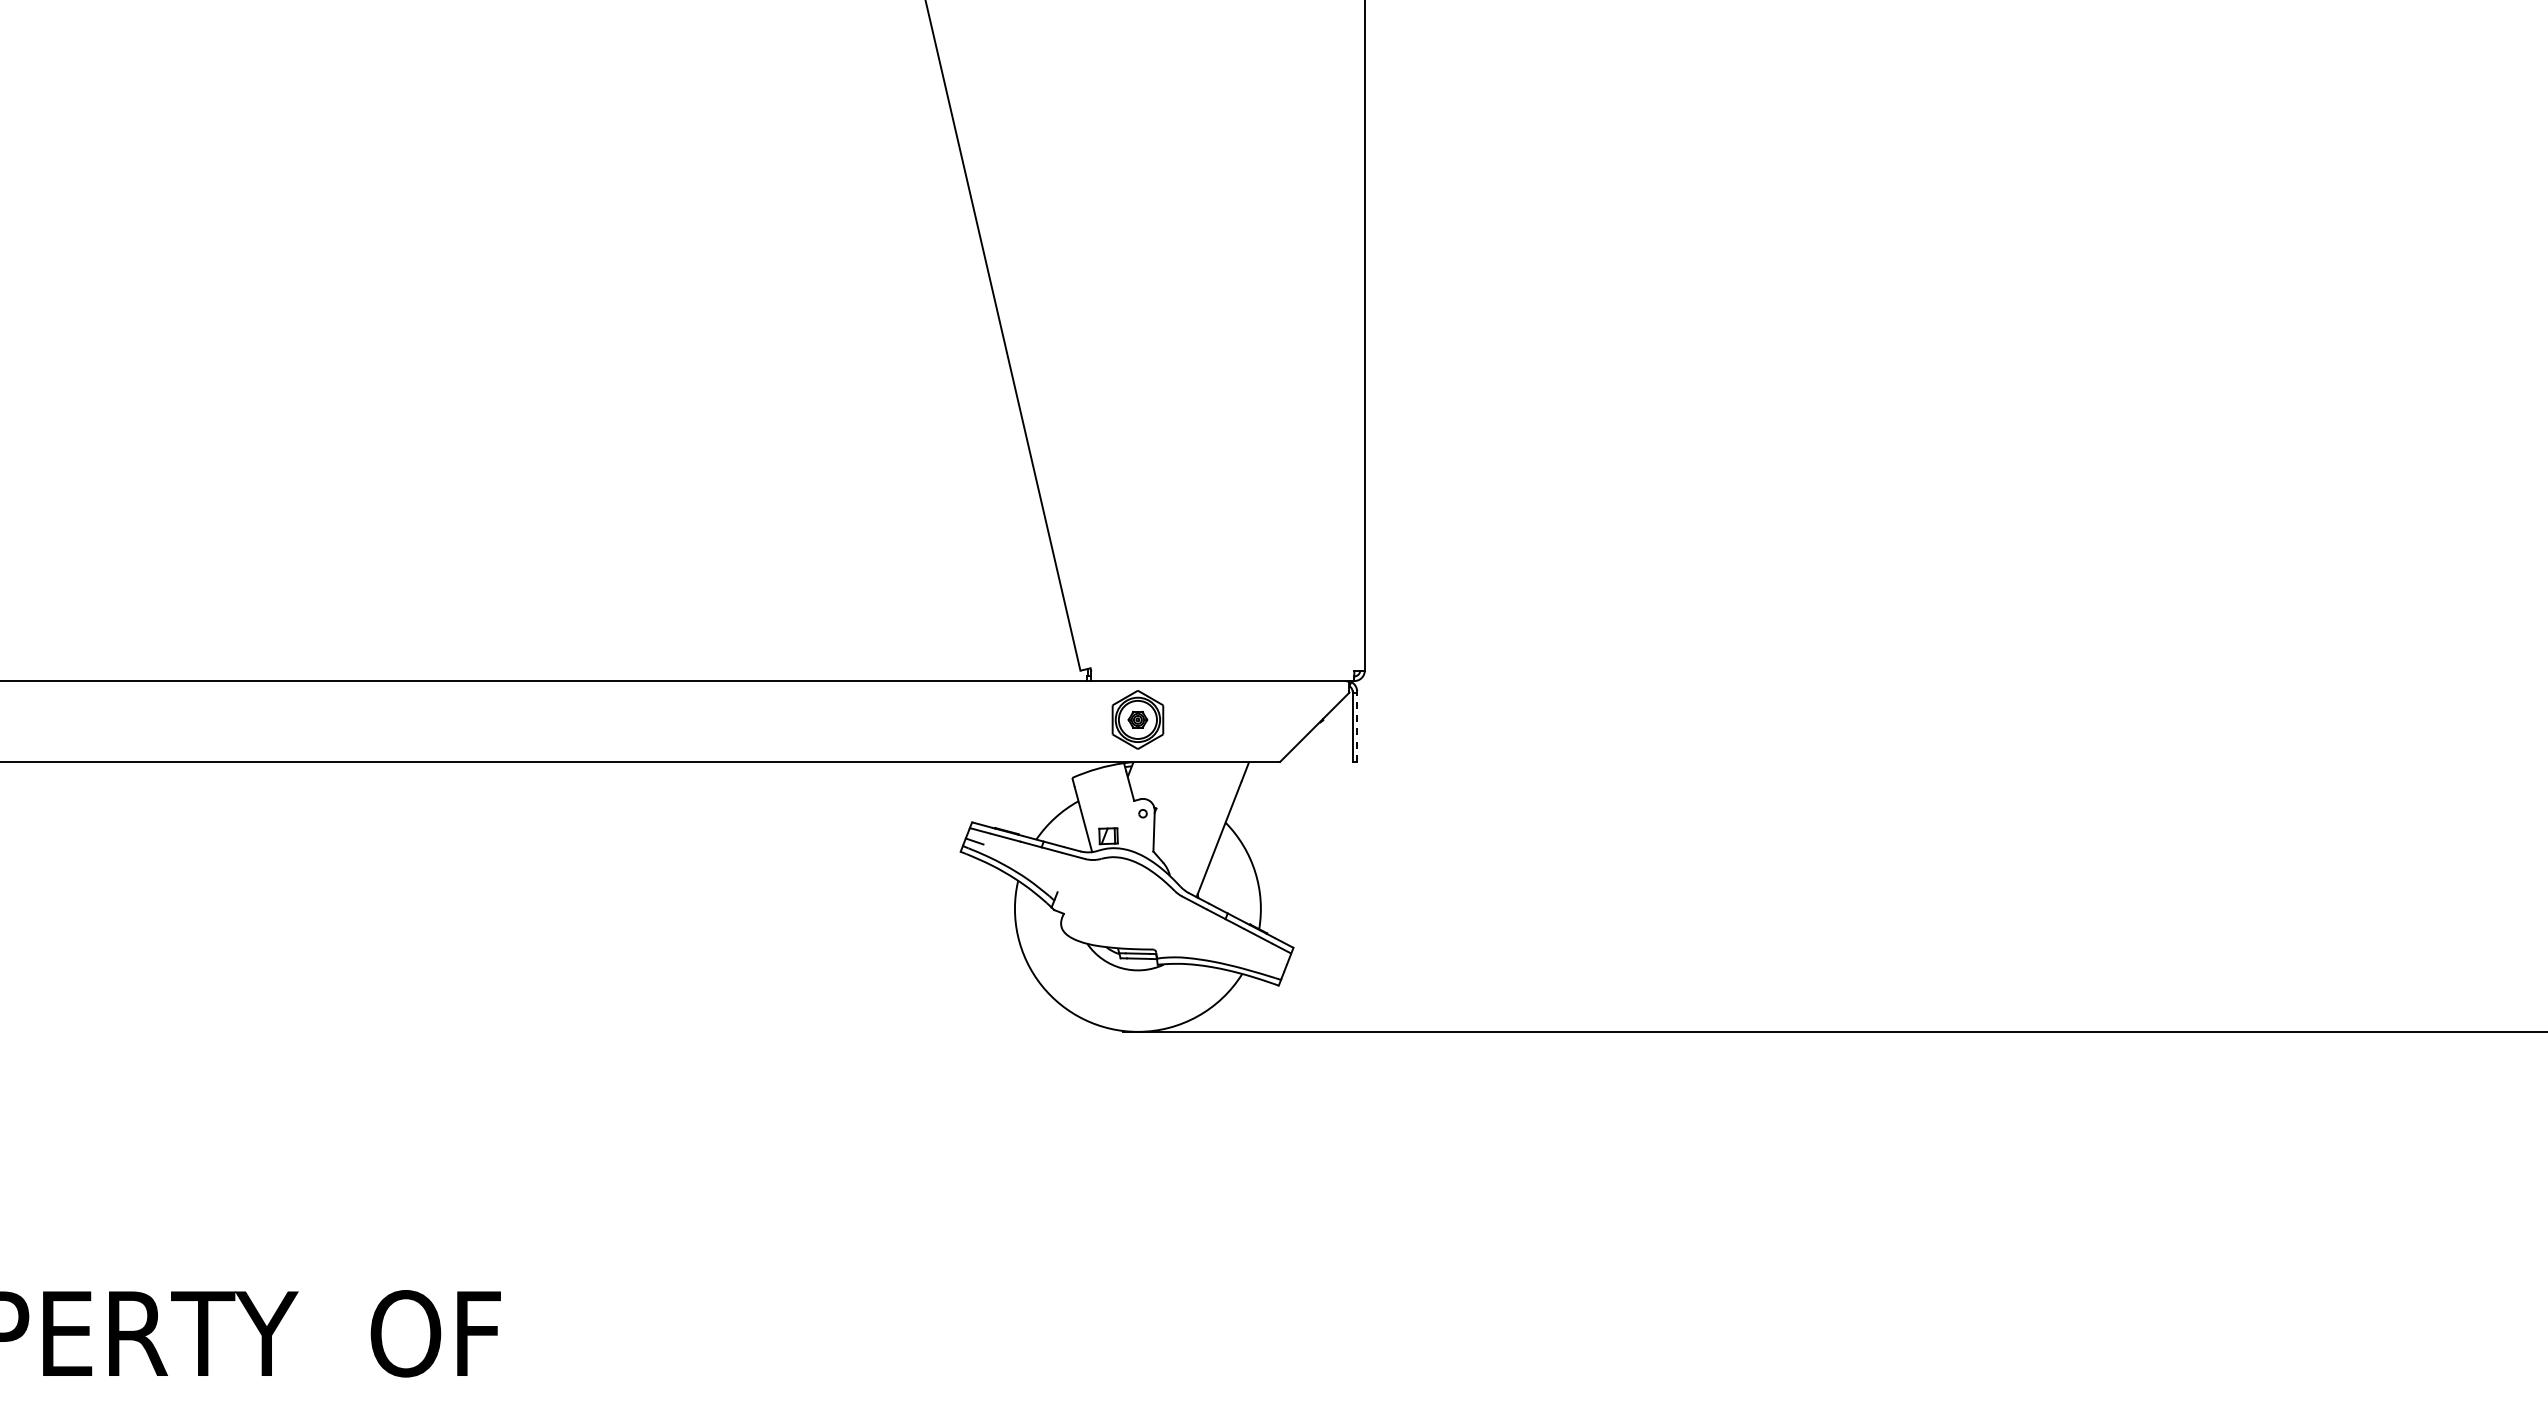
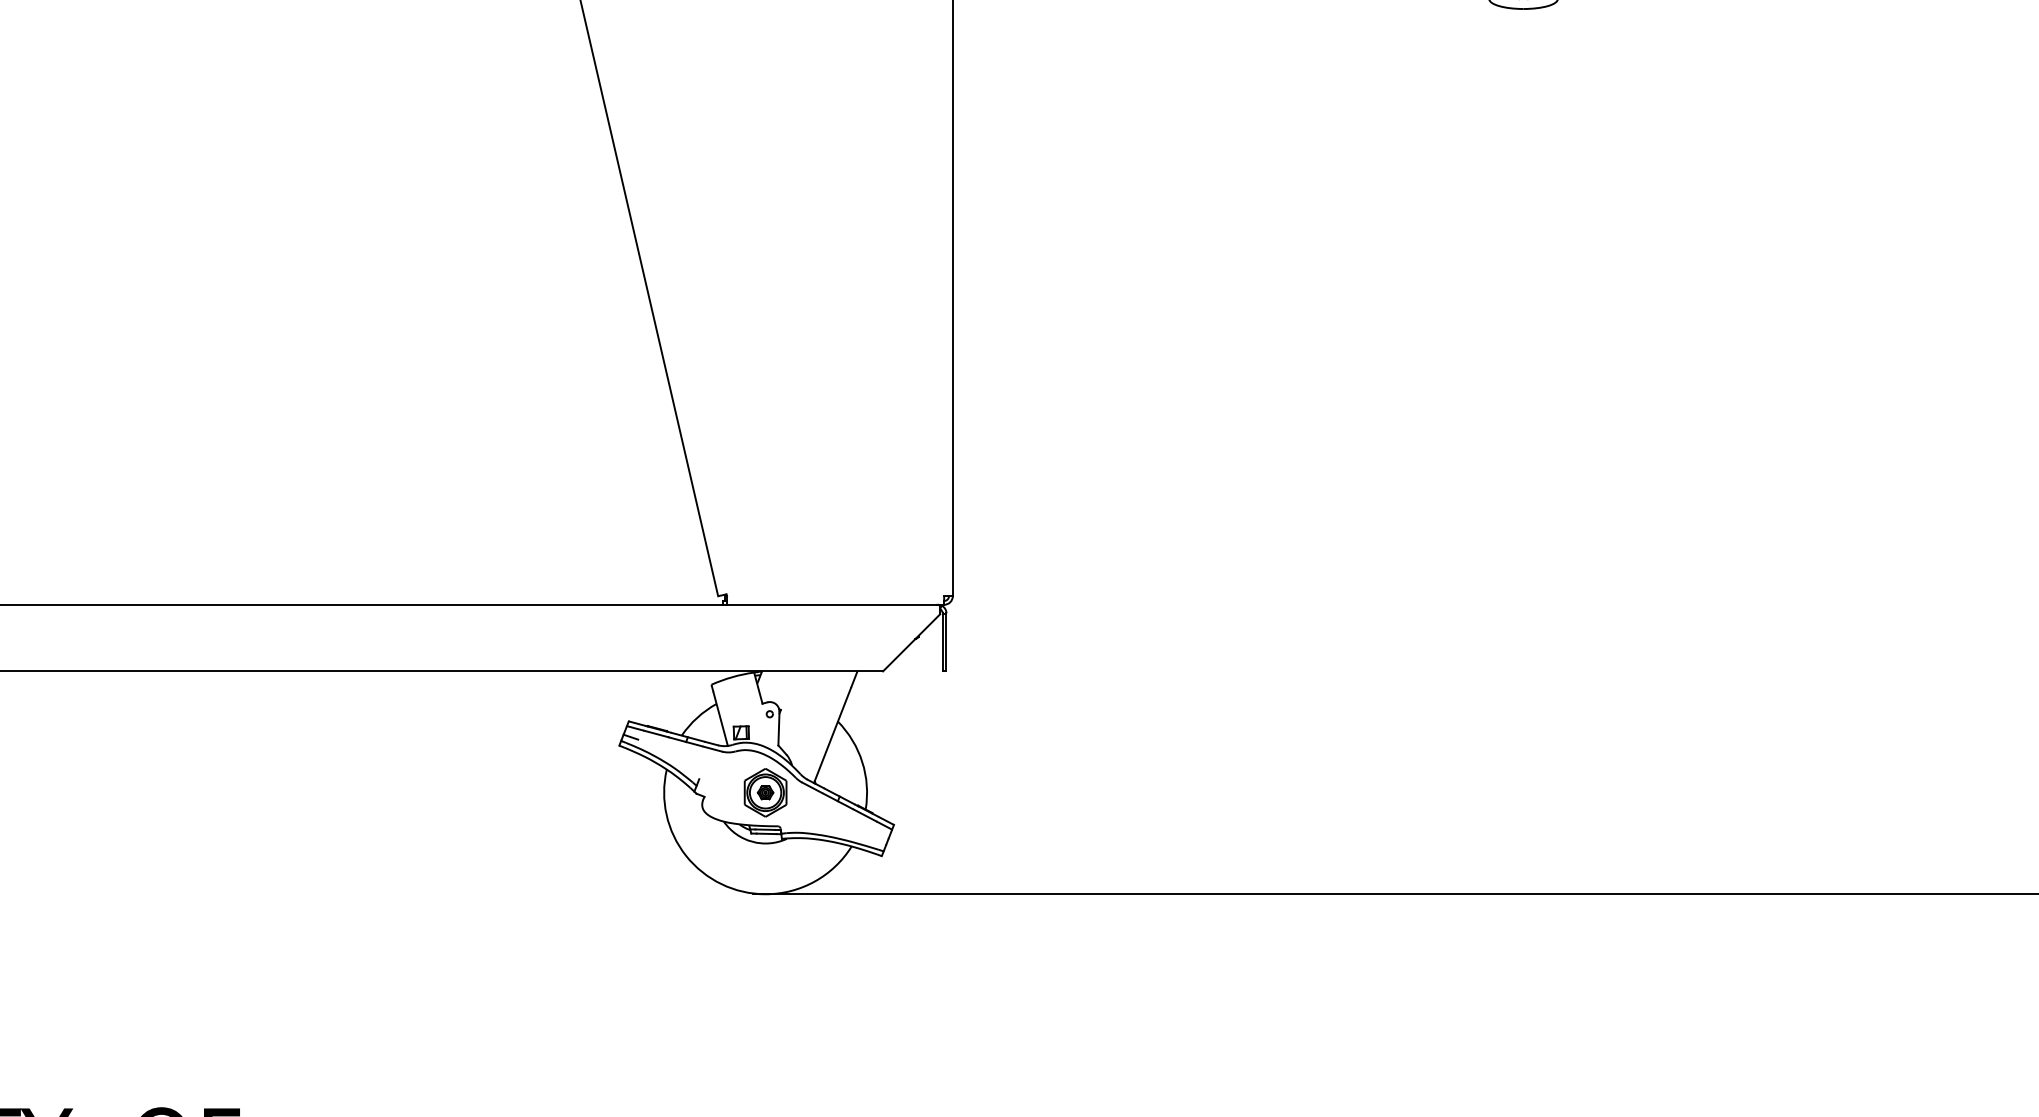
part: (1137, 719) -> (765, 792), moved
line: (1357, 727) -> (946, 643), dashed -> solid

